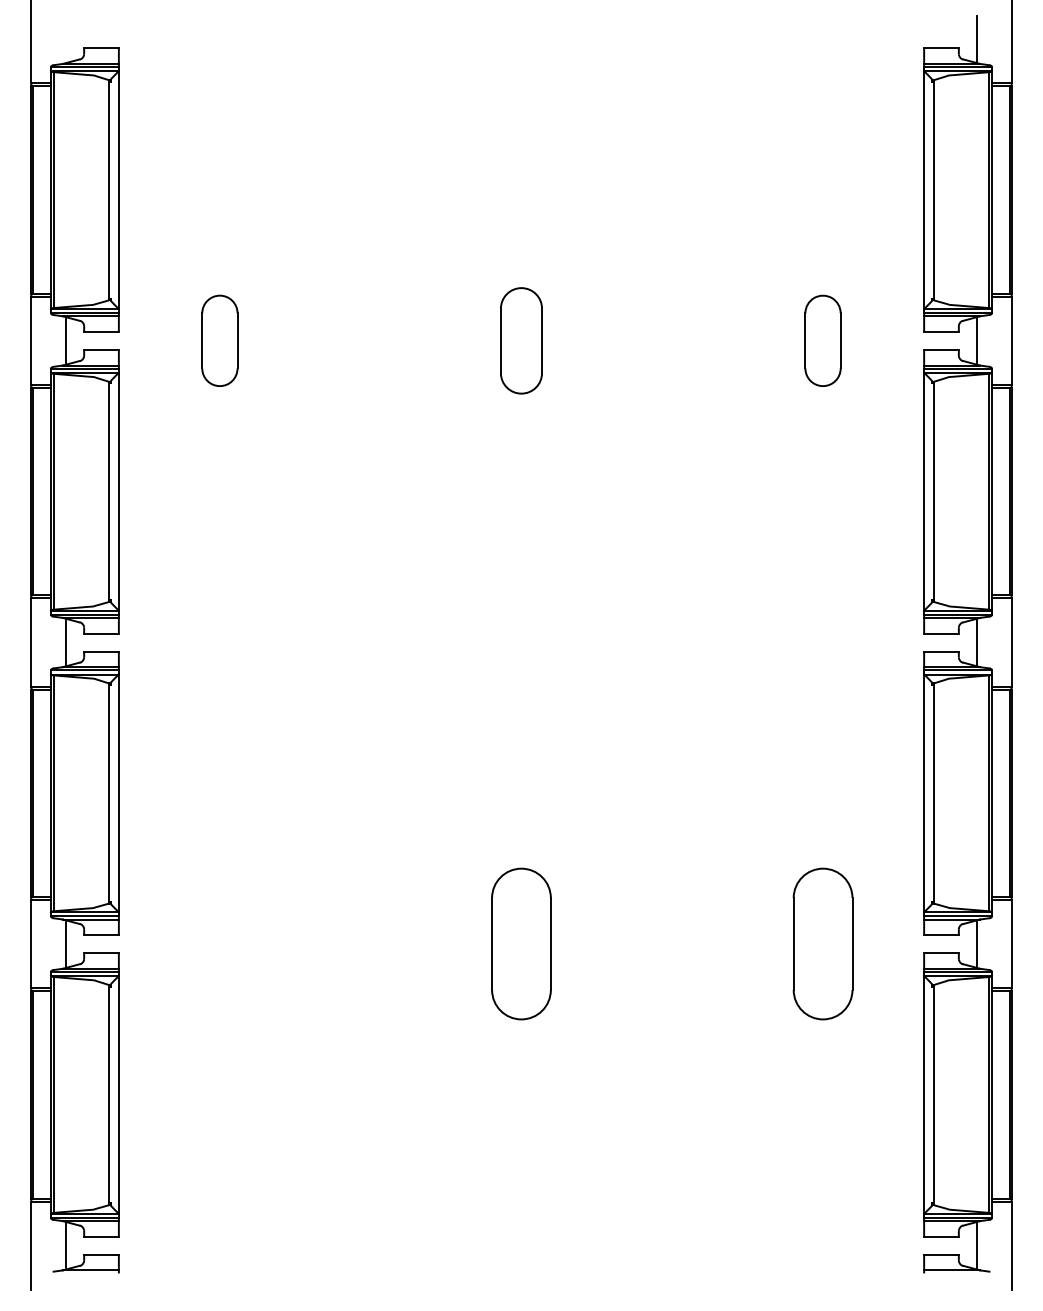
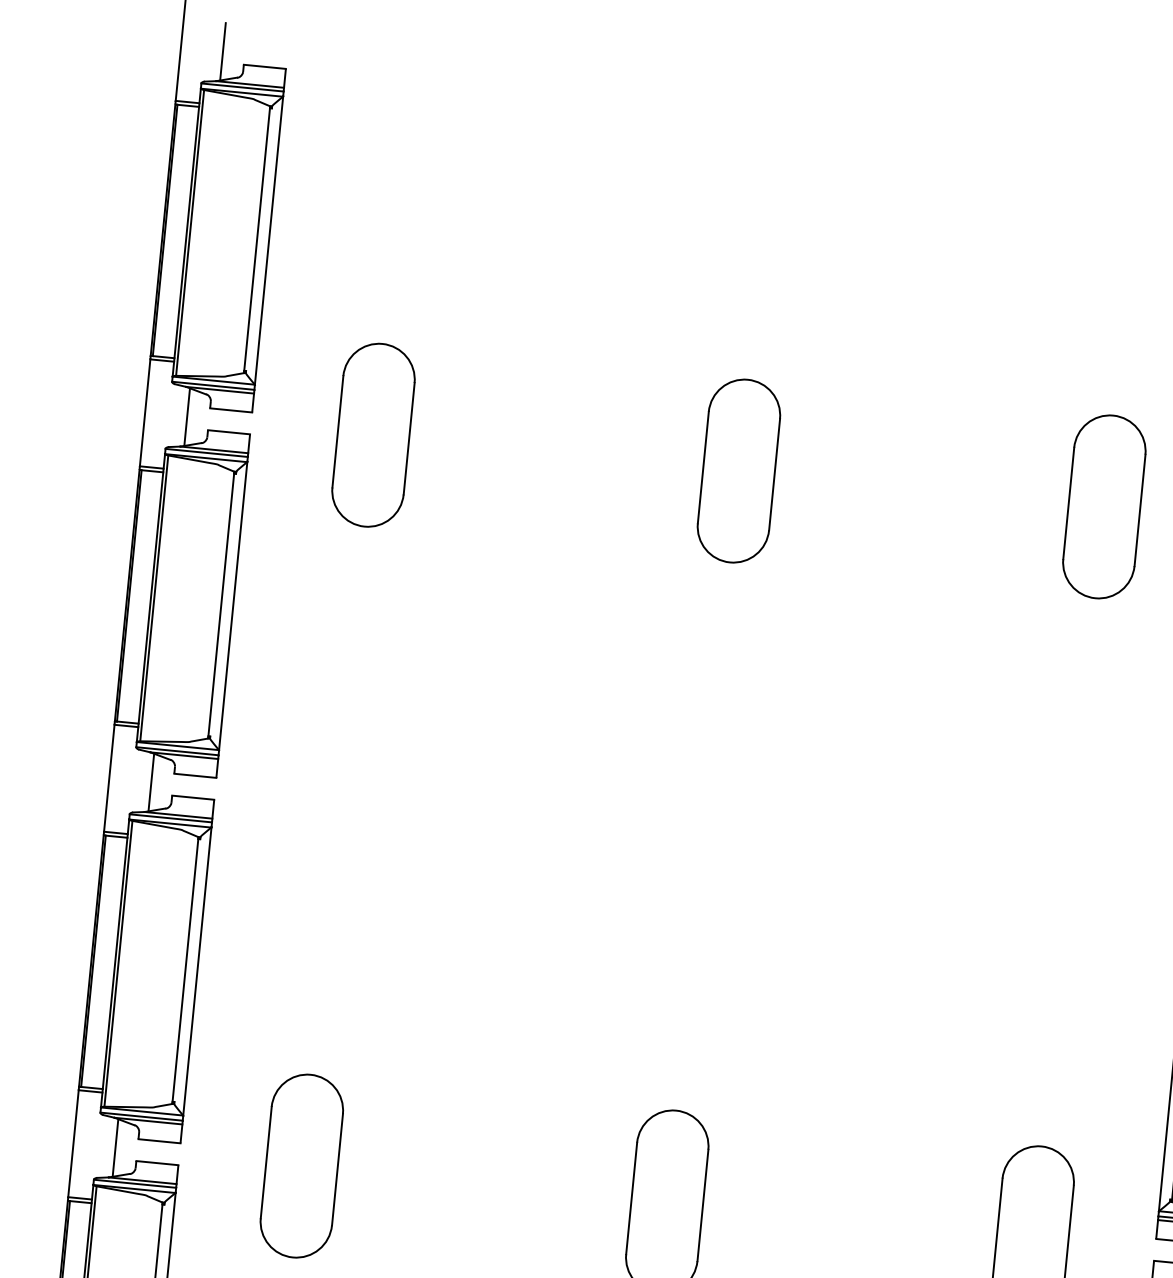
line: (66, 38) -> (223, 50), added
part: (219, 340) -> (373, 434), size x1.67
part: (521, 340) -> (739, 470), size x1.43
part: (822, 340) -> (1103, 506), size x1.67
part: (219, 943) -> (301, 1165), added

